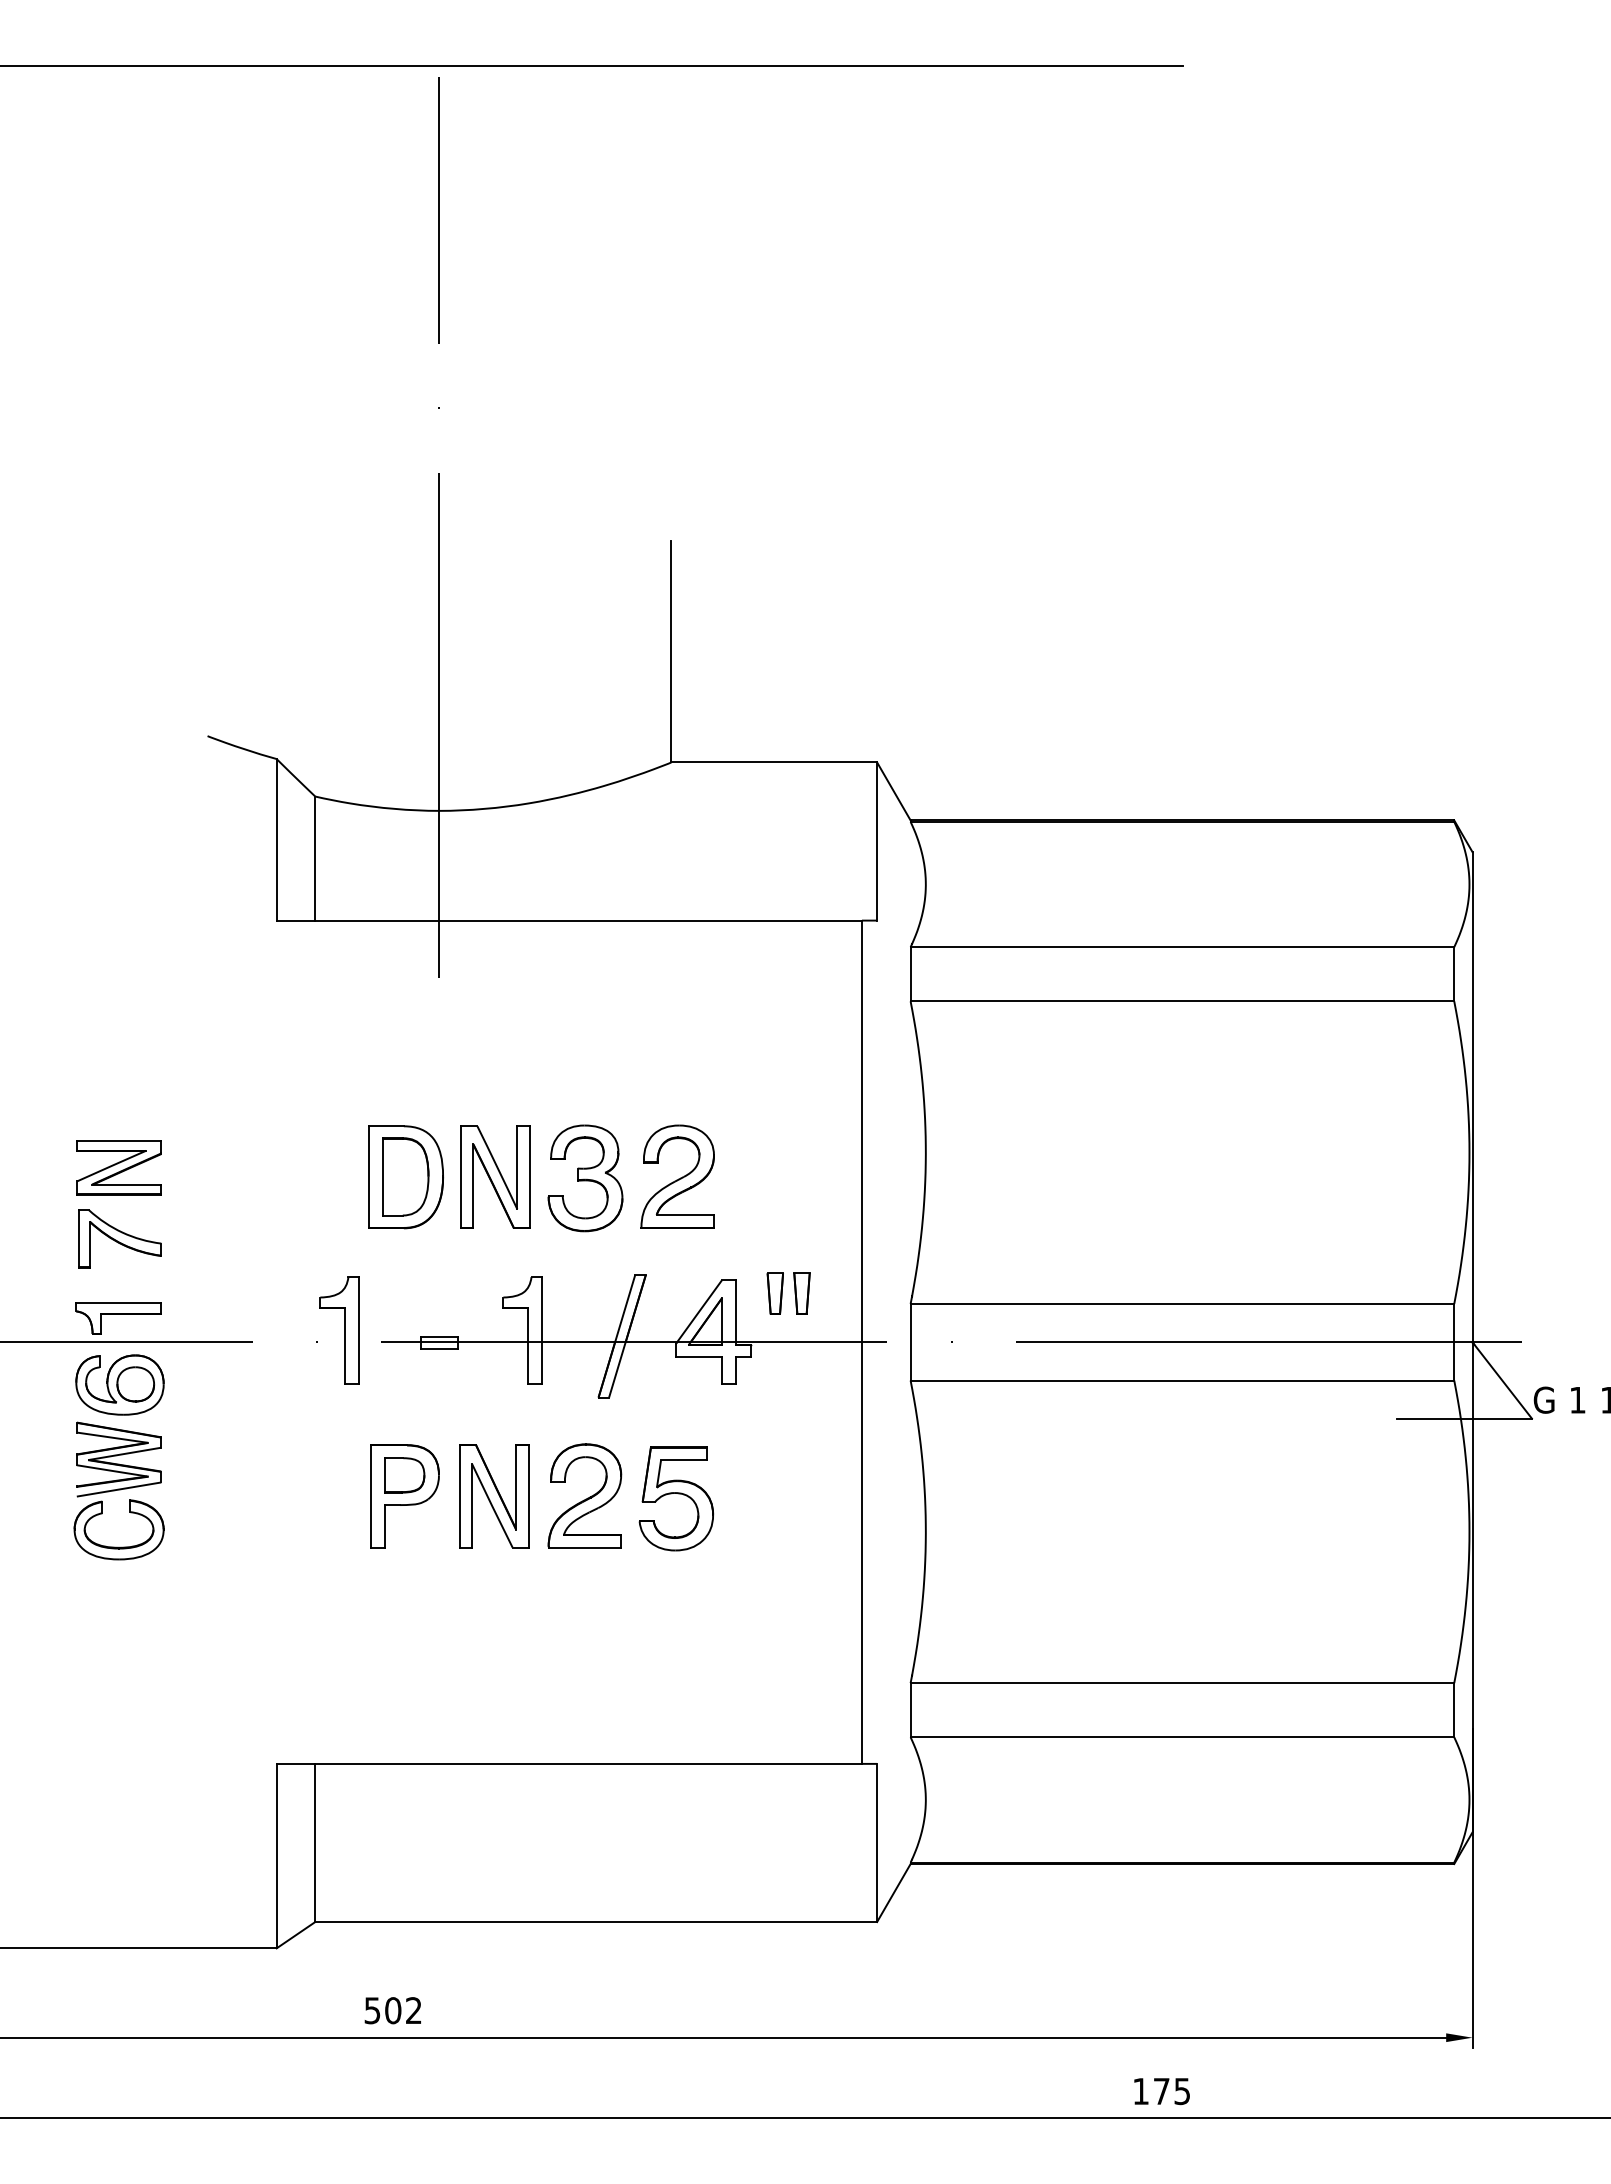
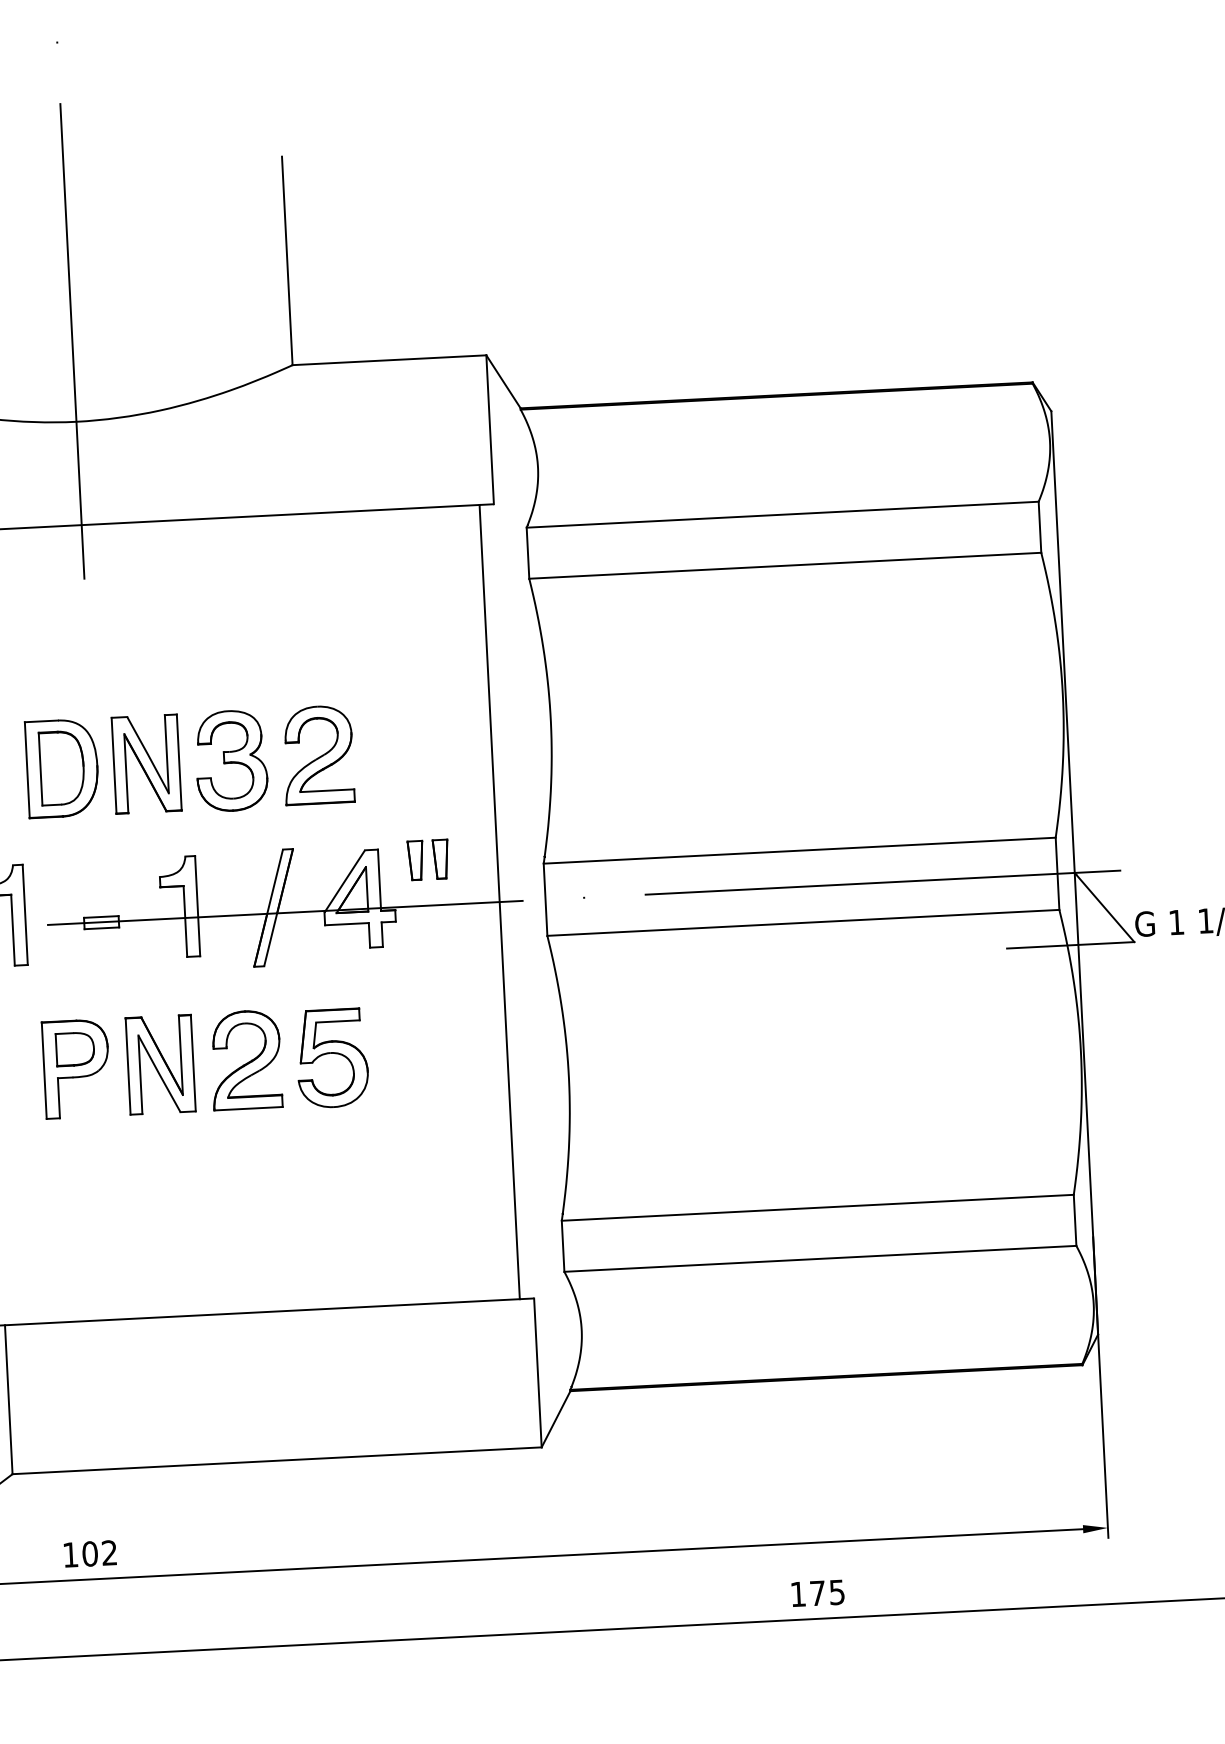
text: (372, 2010) -> (70, 1554), 502 -> 102

